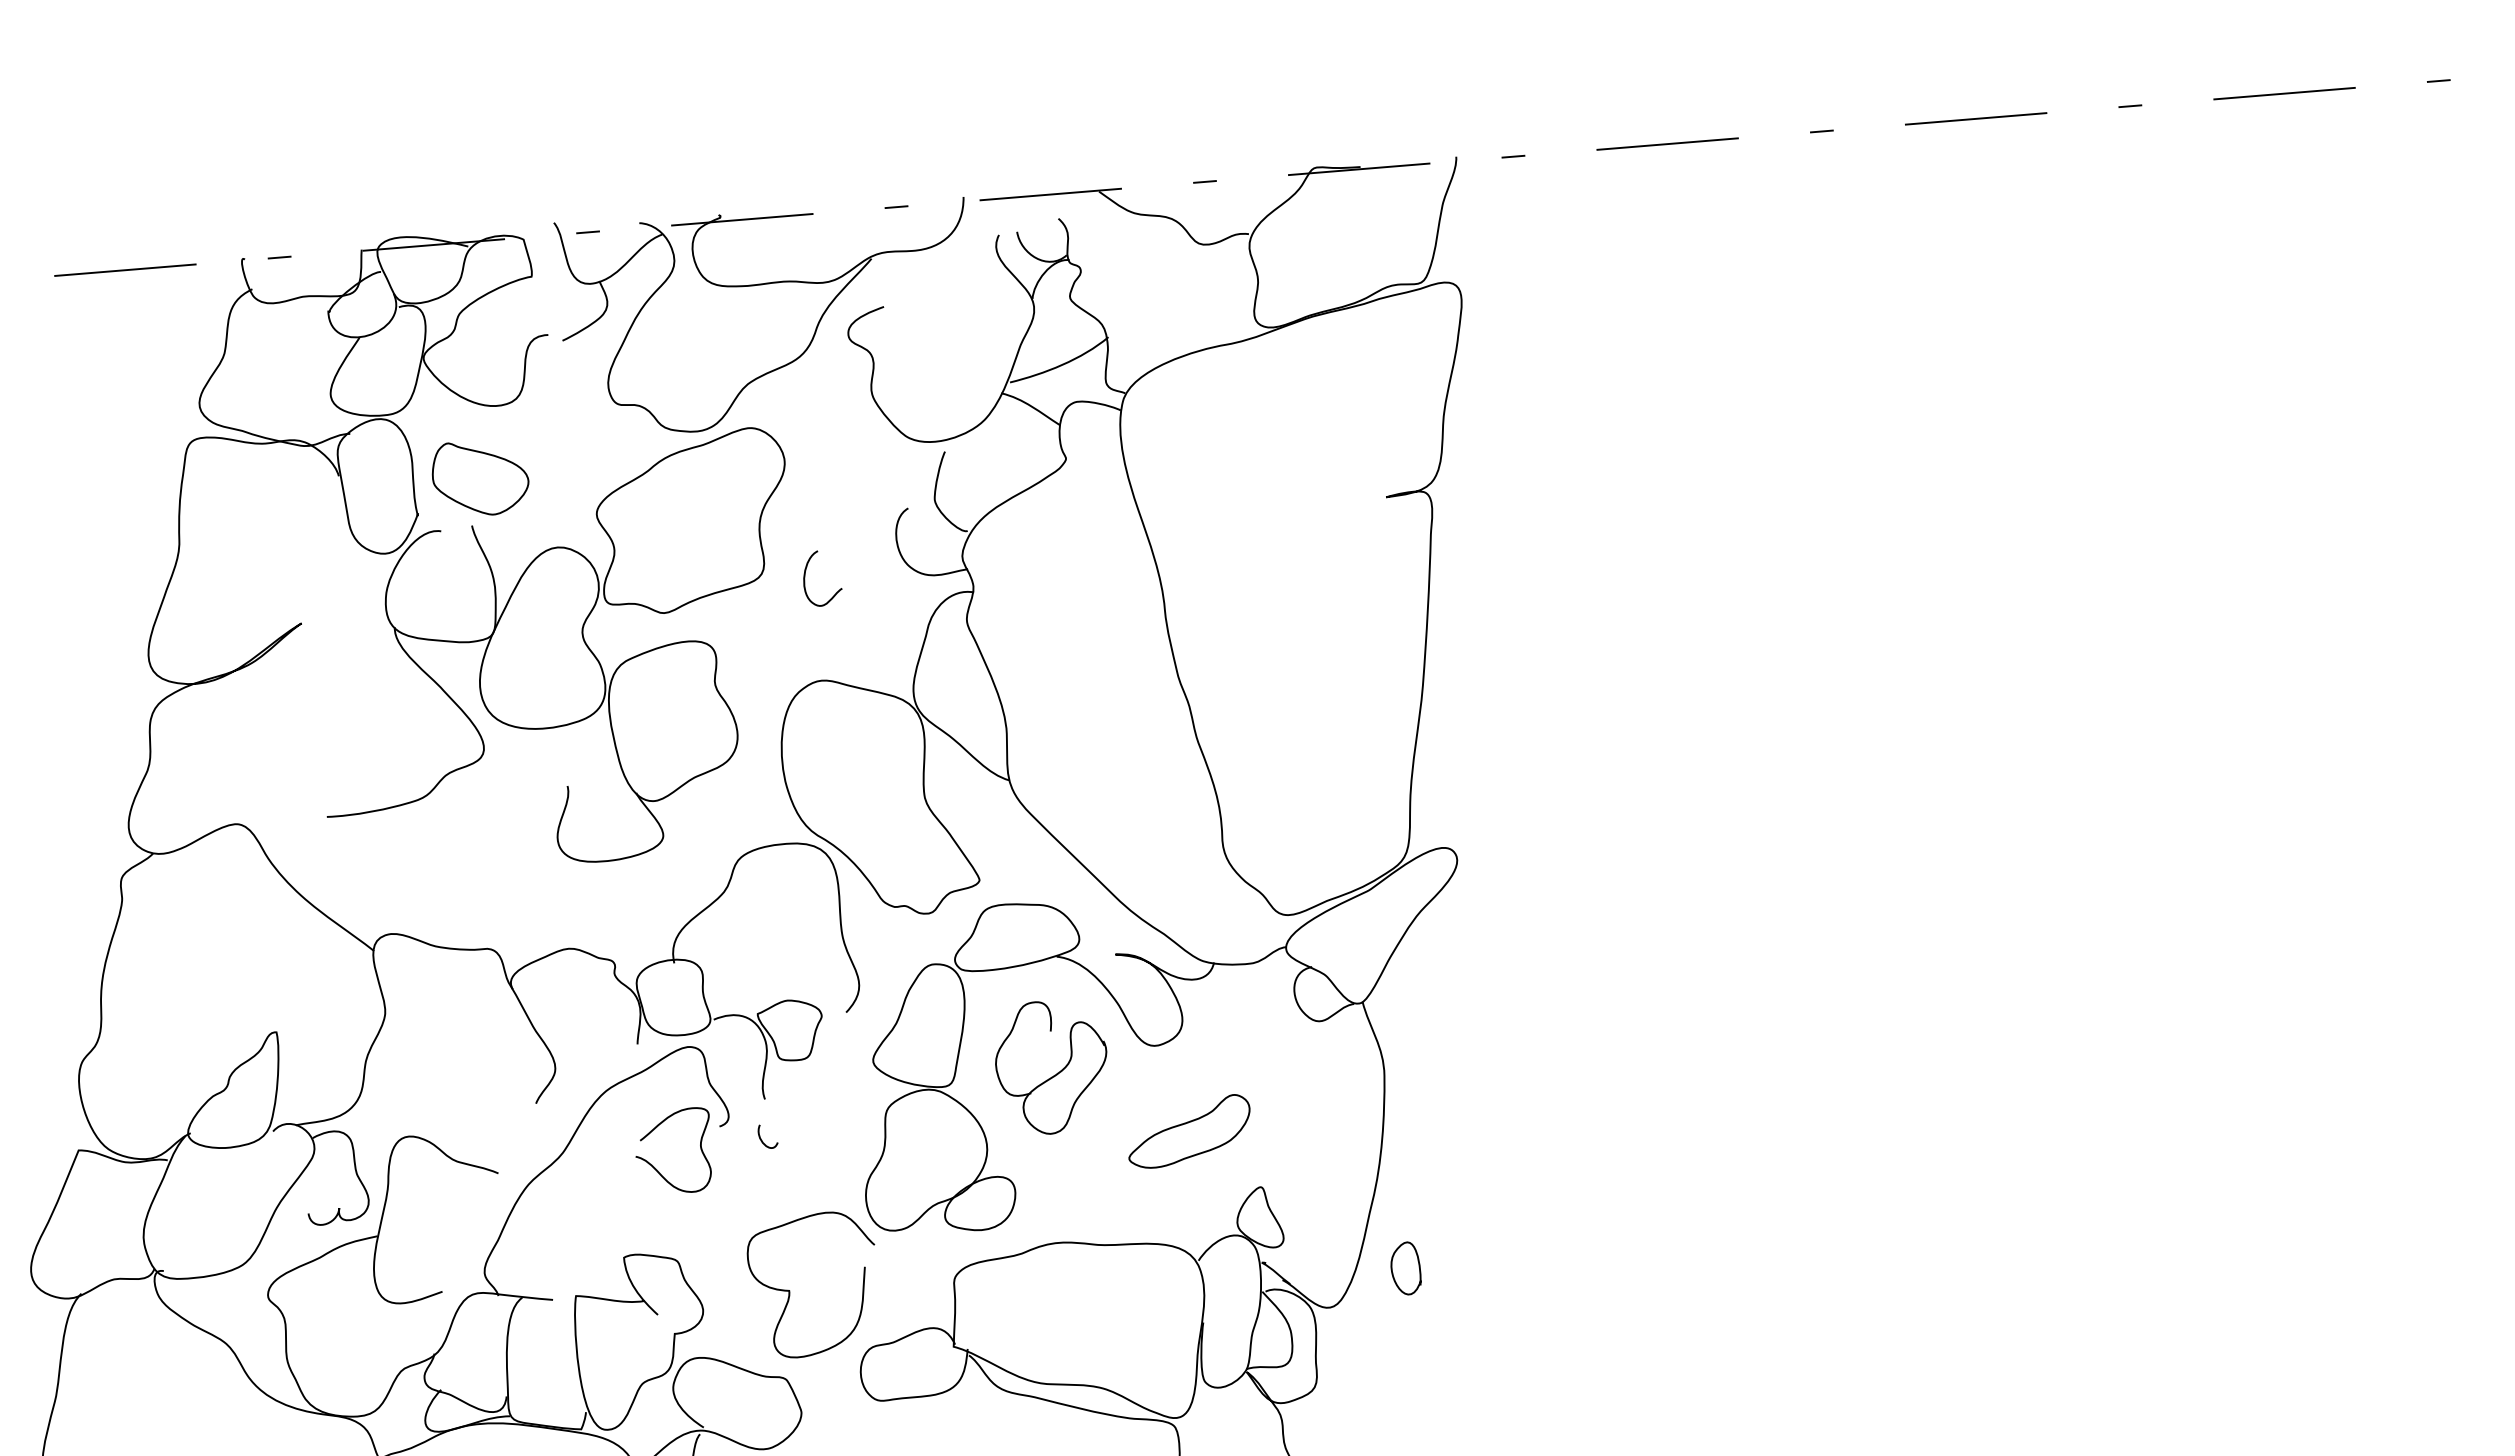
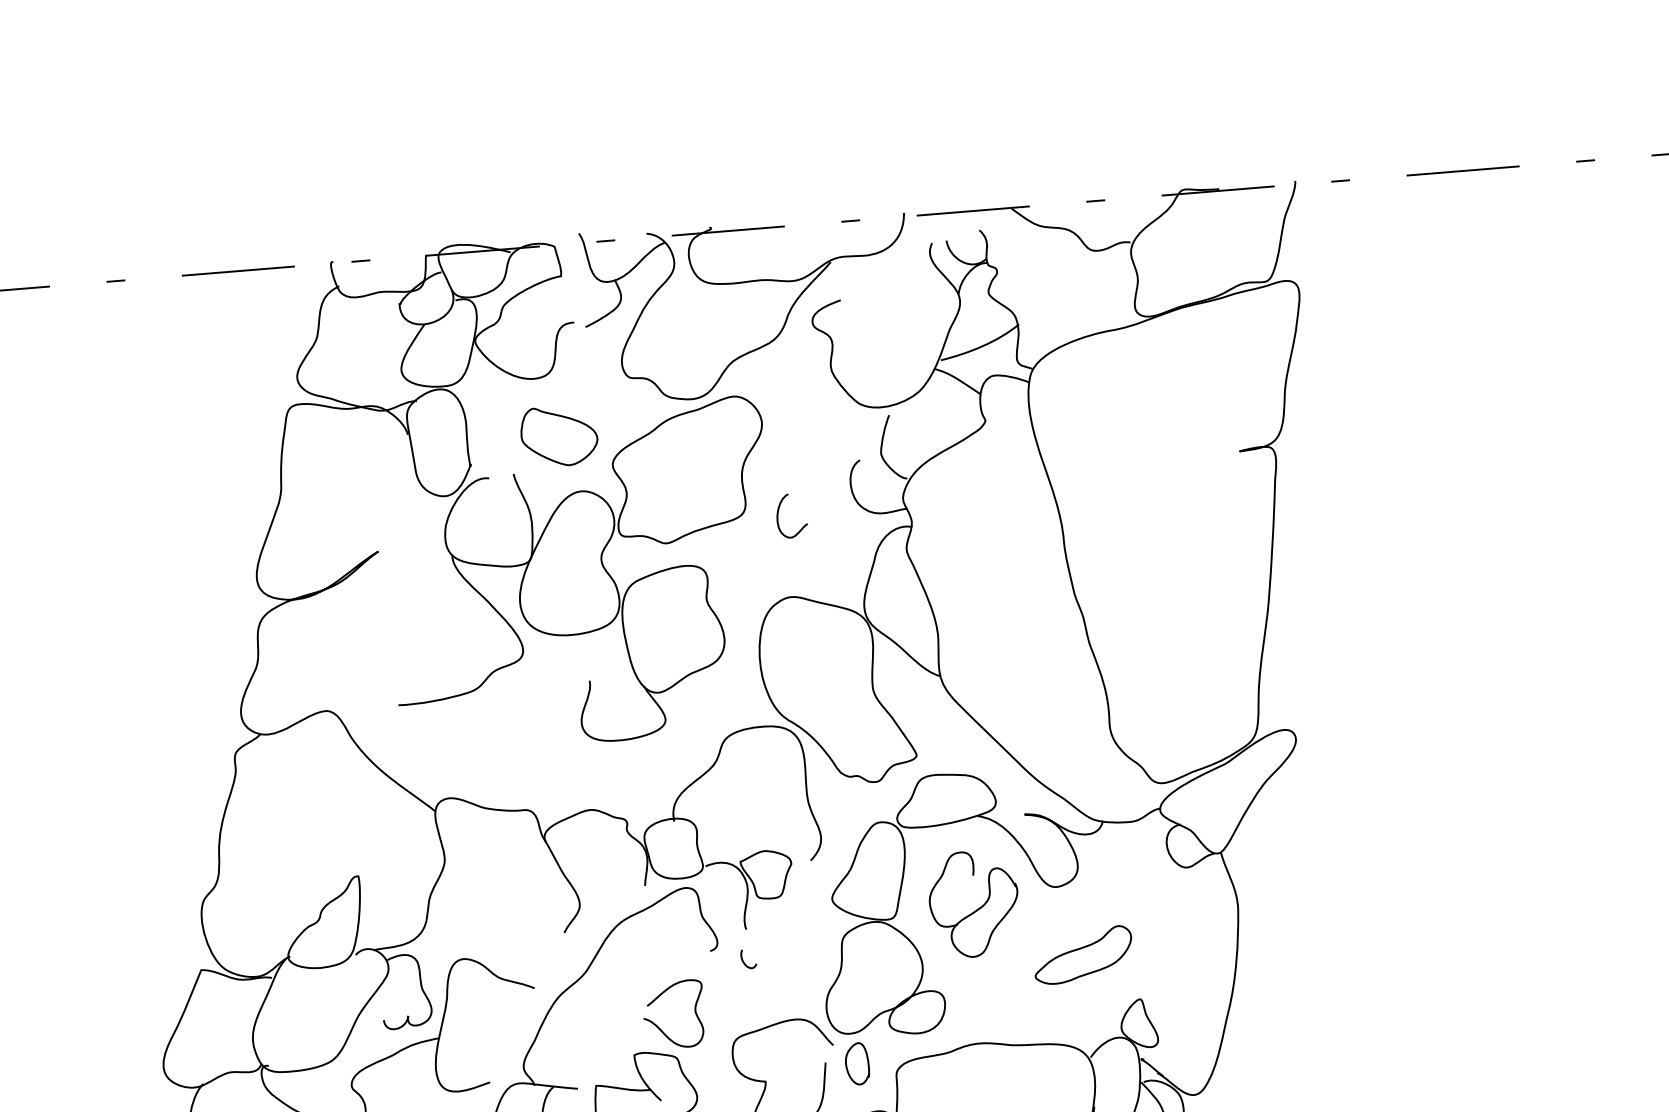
part: (480, 478) -> (559, 436), moved
curve: (655, 1167) -> (659, 1027), moved
curve: (1393, 1272) -> (847, 1067), moved

